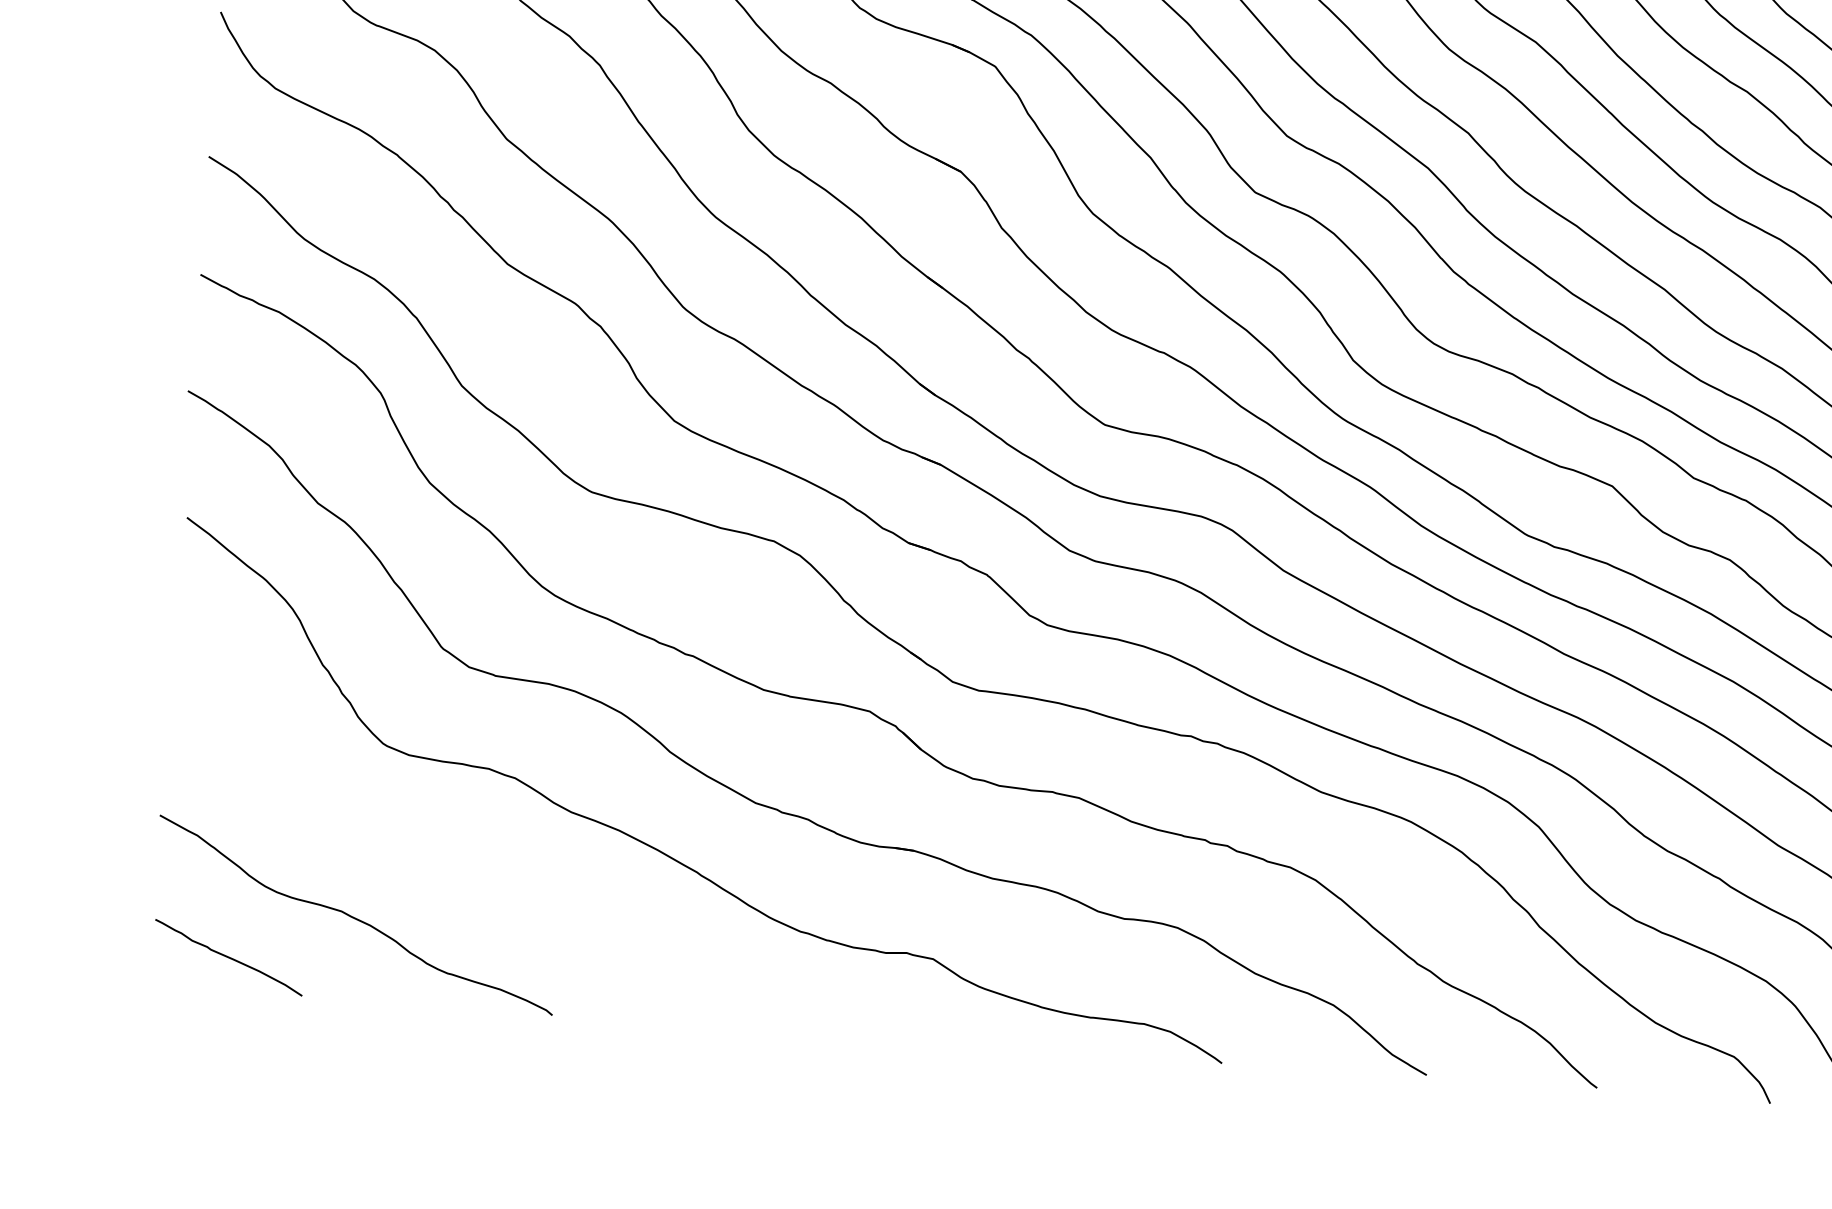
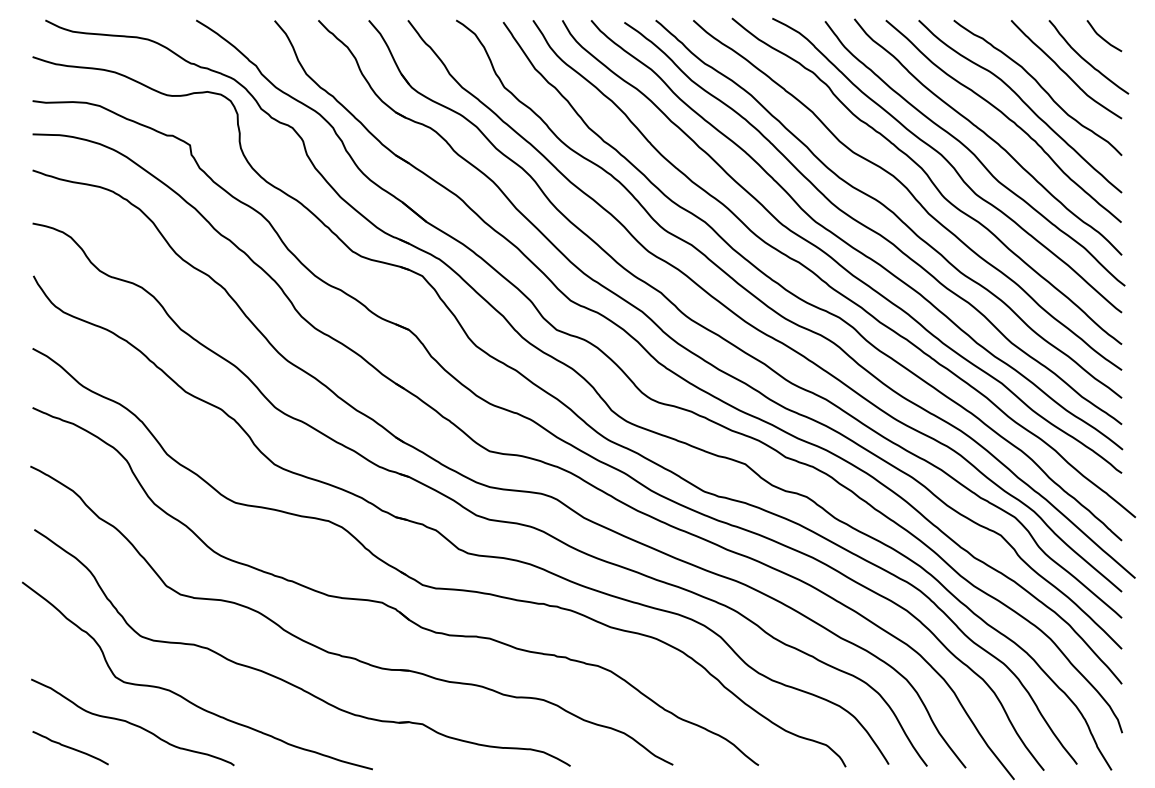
curve: (466, 874) -> (186, 698), added

